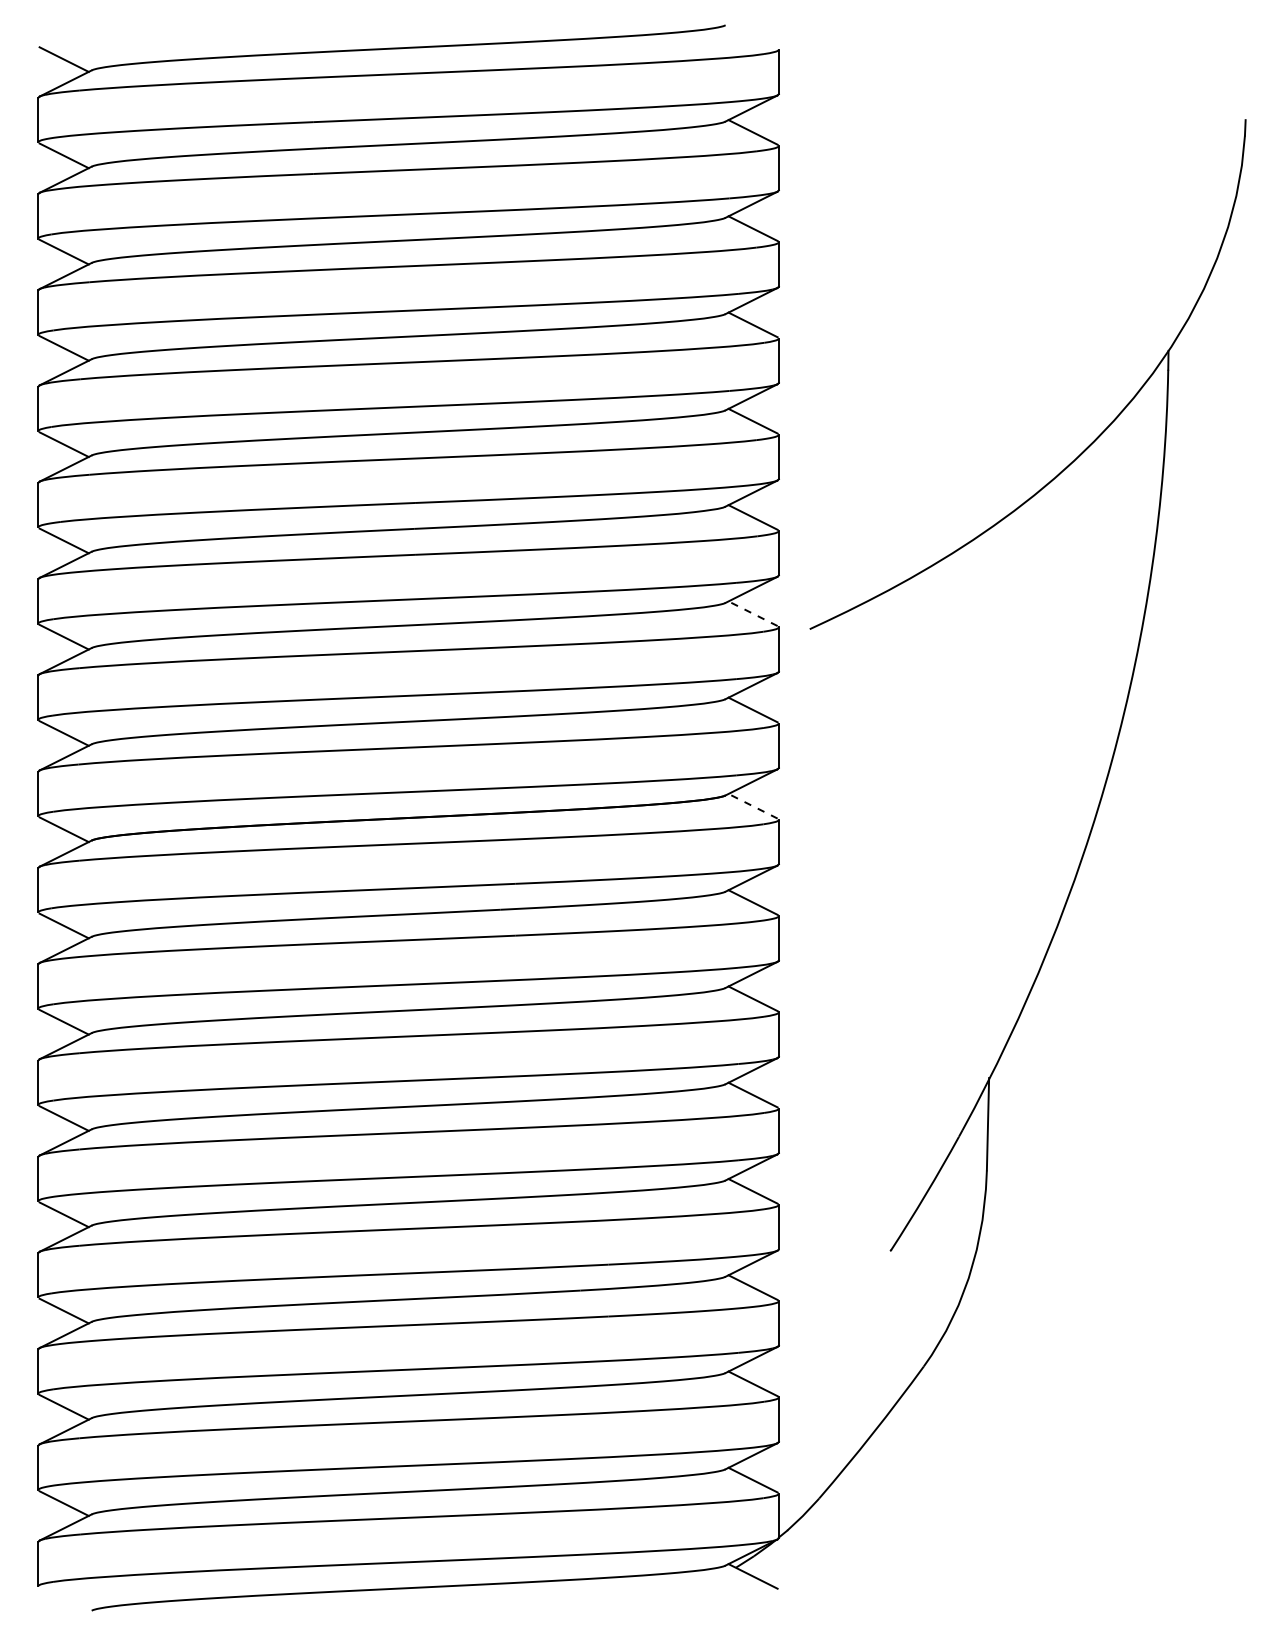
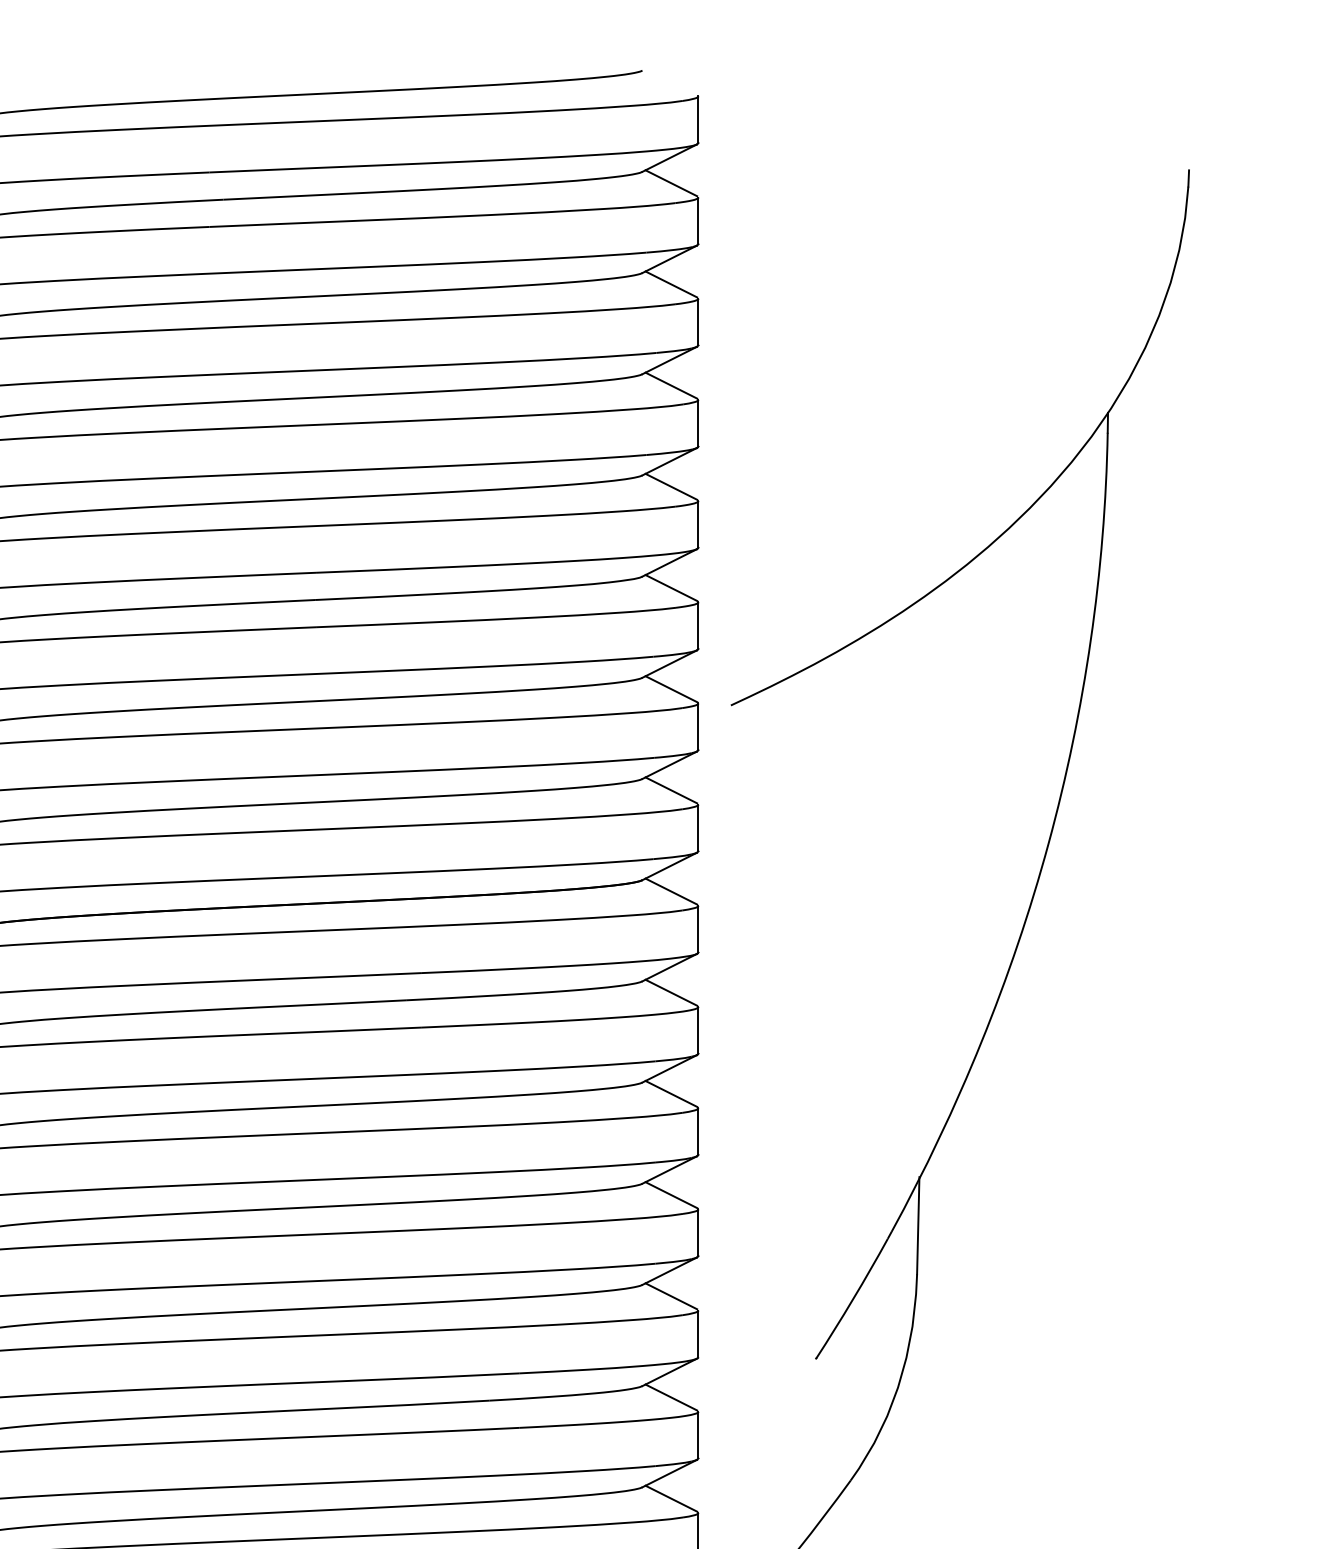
line: (752, 613) -> (670, 688), dashed -> solid
line: (752, 806) -> (670, 891), dashed -> solid

